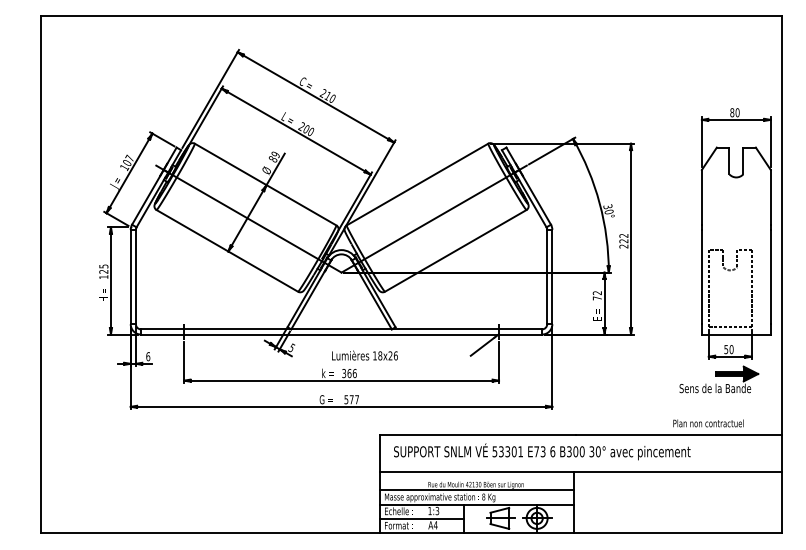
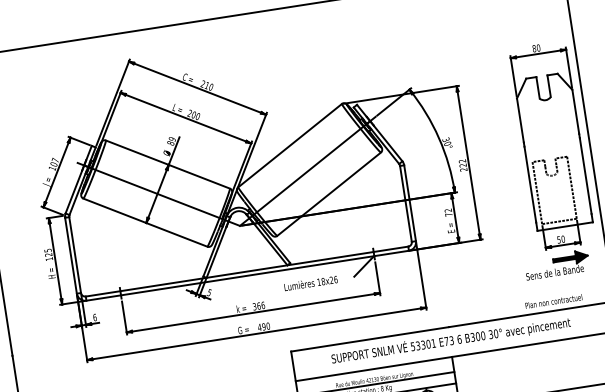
text: (364, 355) -> (310, 283), moved
text: (351, 399) -> (263, 326), 577 -> 490
text: (542, 451) -> (451, 340), moved

